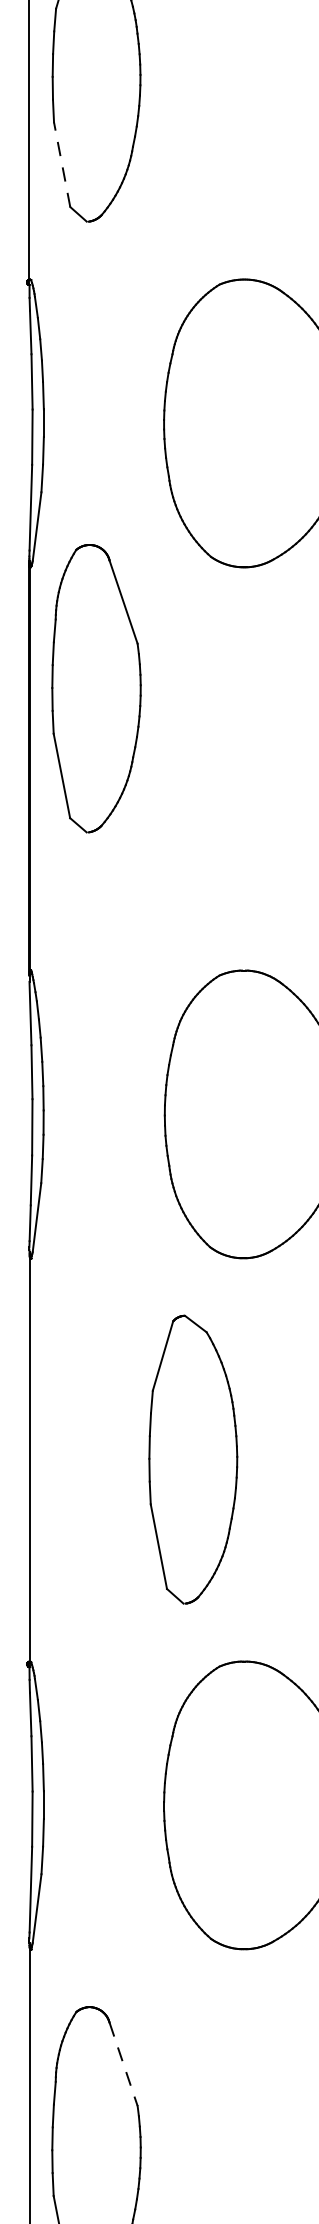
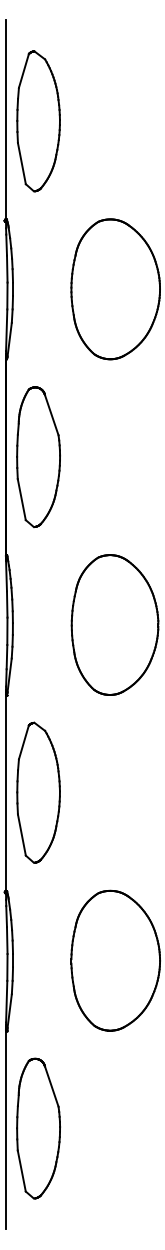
line: (61, 164) -> (21, 163), dashed -> solid
part: (96, 687) -> (38, 456), moved
part: (193, 1459) -> (38, 792), moved
line: (123, 2066) -> (51, 1087), dashed -> solid

